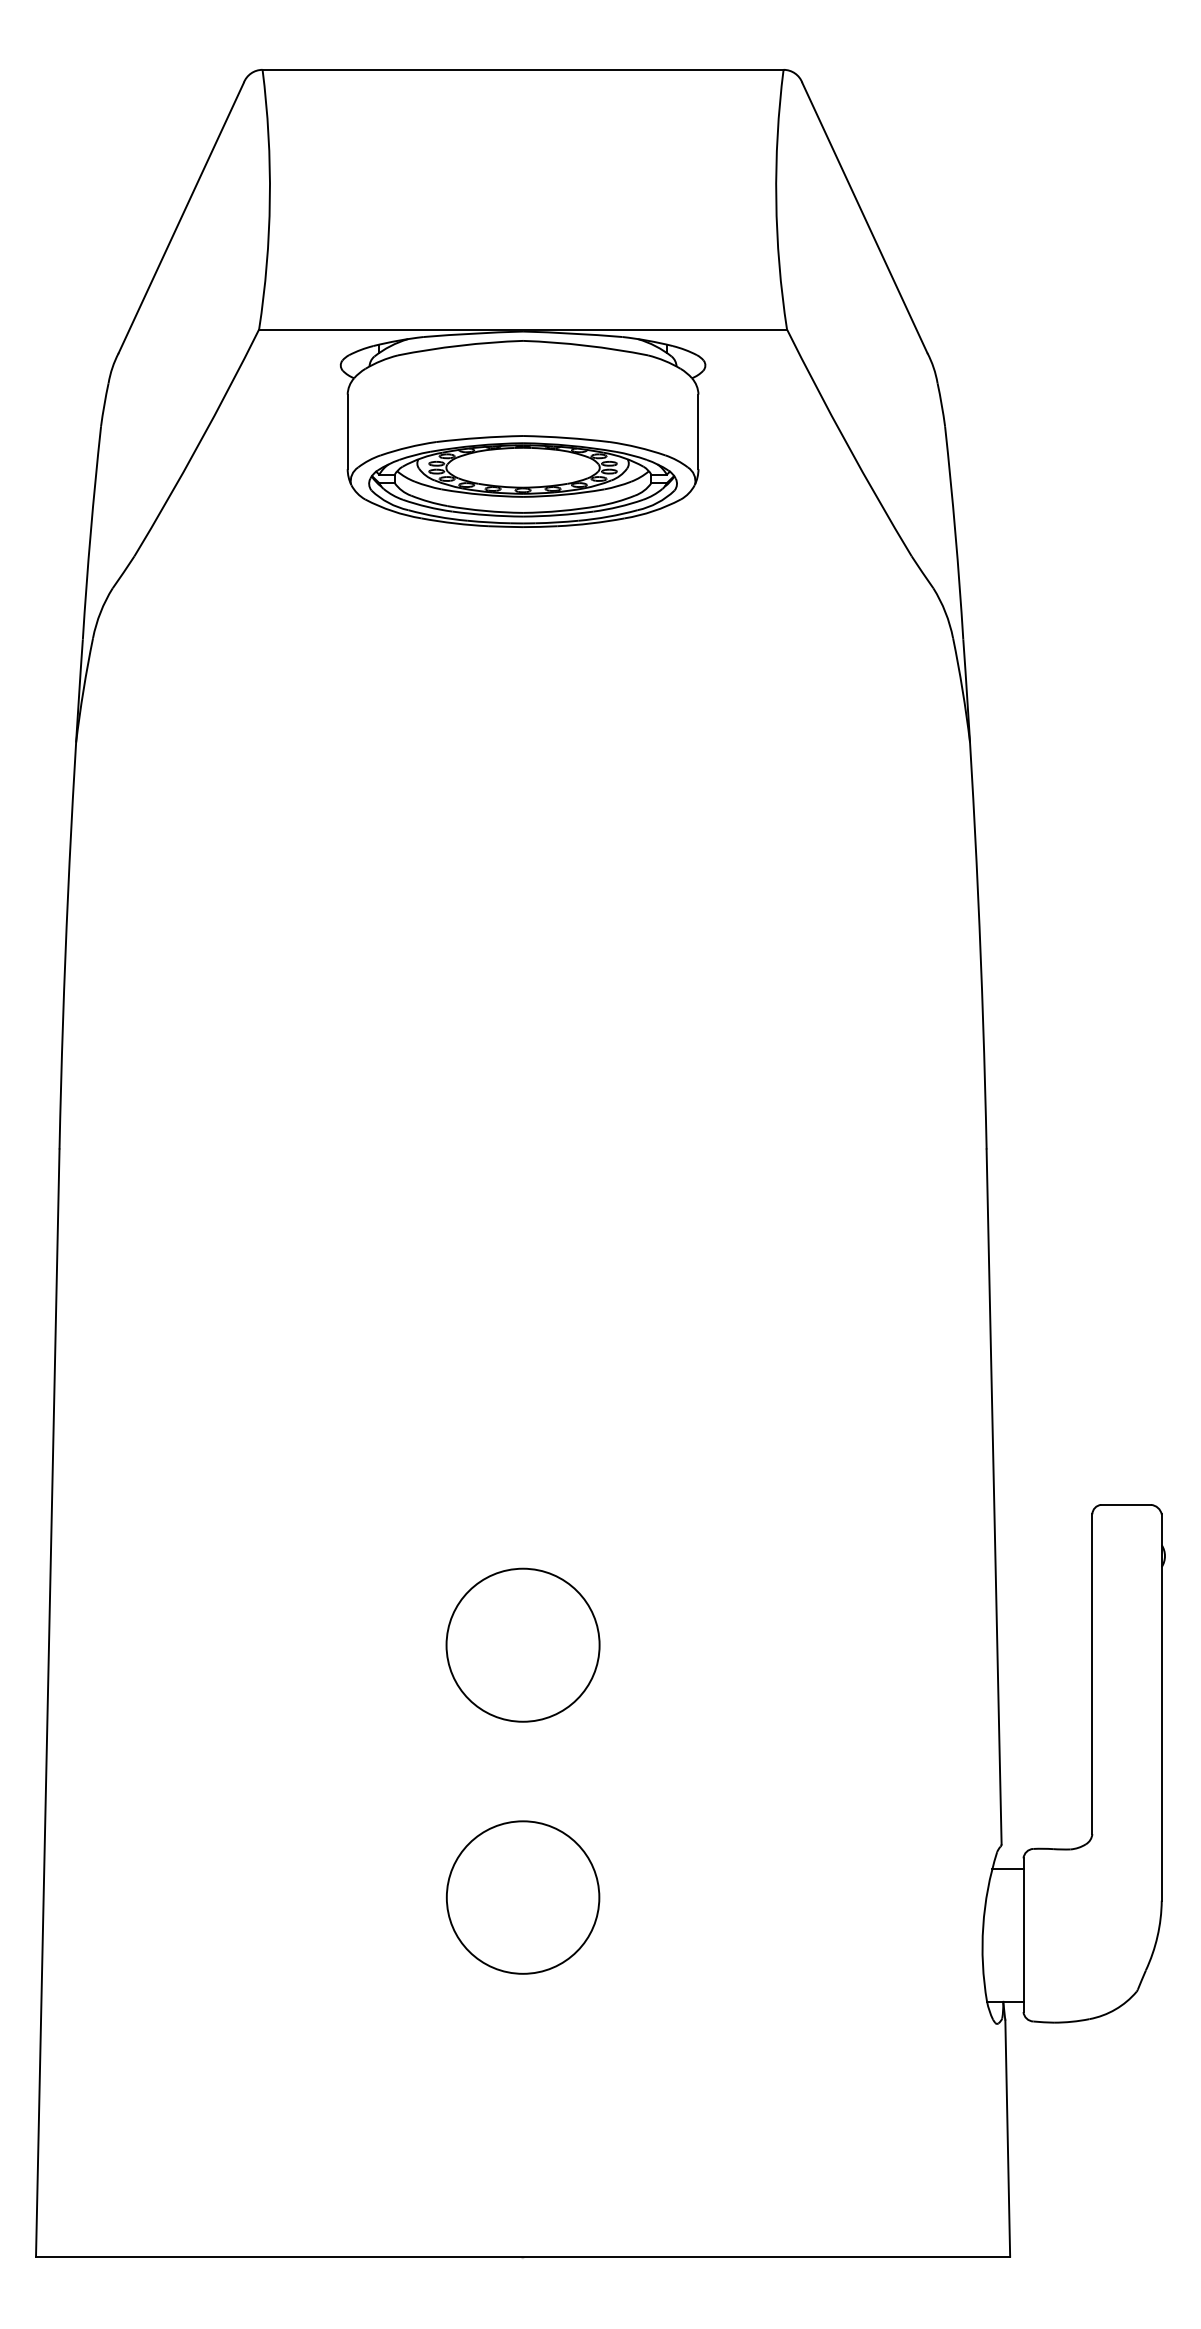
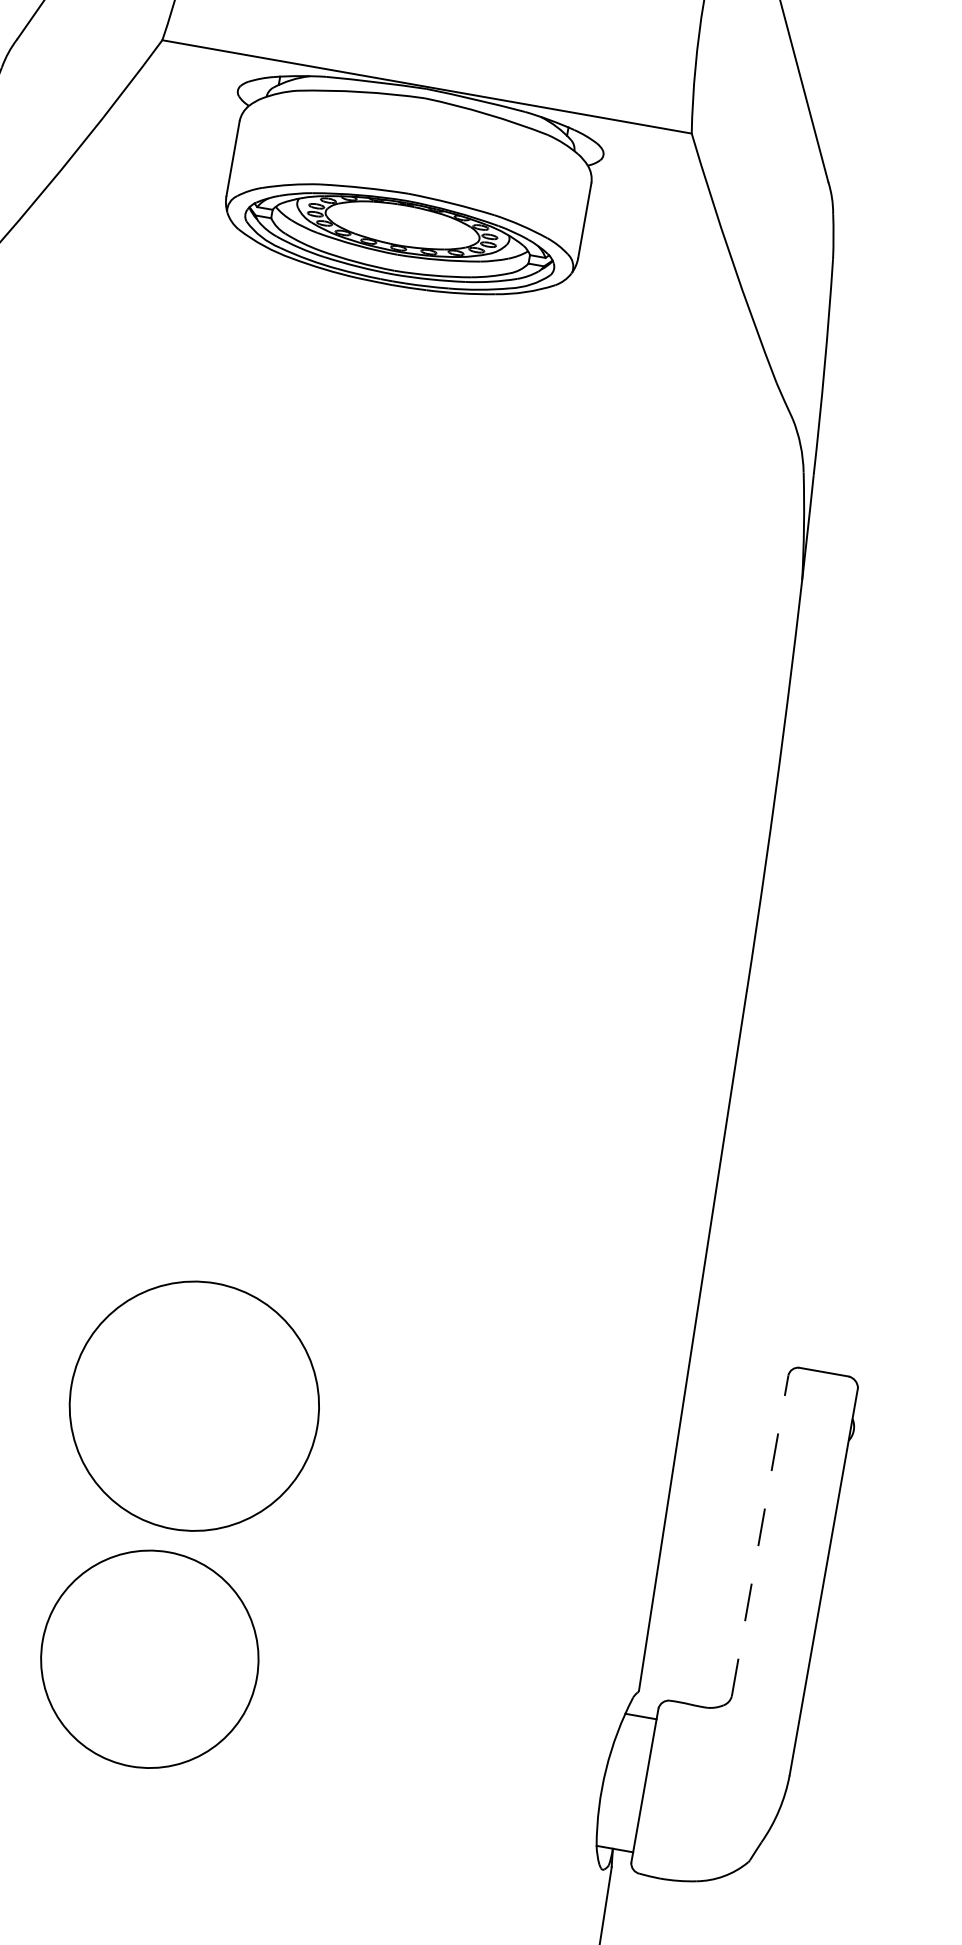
circle: (522, 1644) -> (193, 1405), size x1.6
line: (1092, 1674) -> (760, 1536), solid -> dashed
circle: (522, 1897) -> (149, 1659), size x1.4

